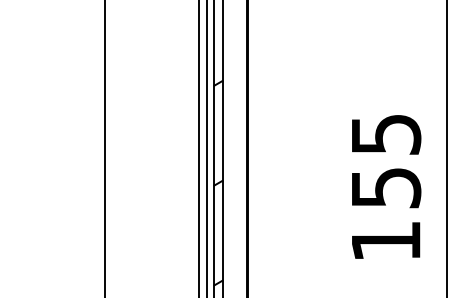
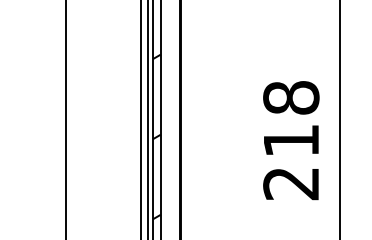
text: (386, 187) -> (291, 140), 155 -> 218

